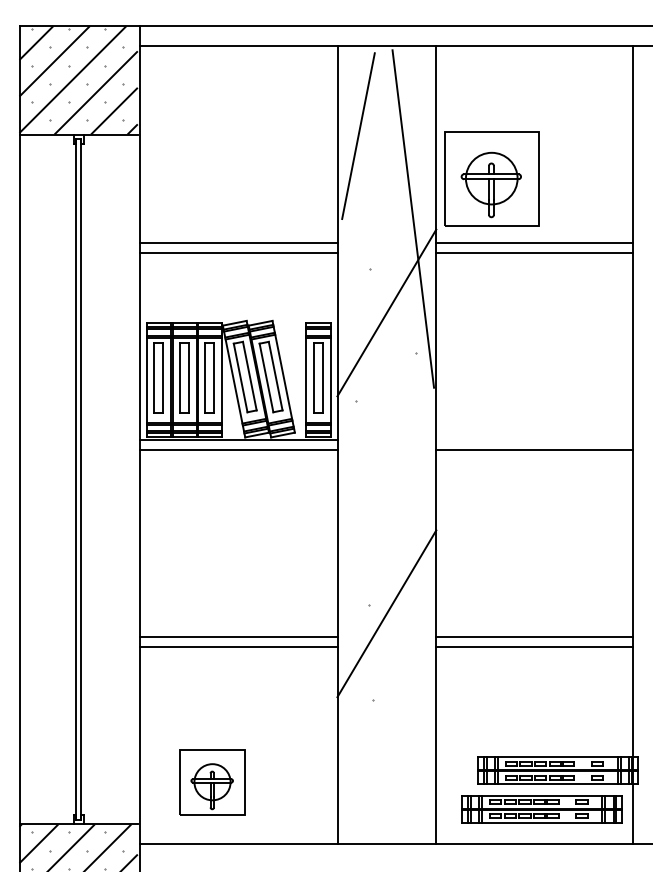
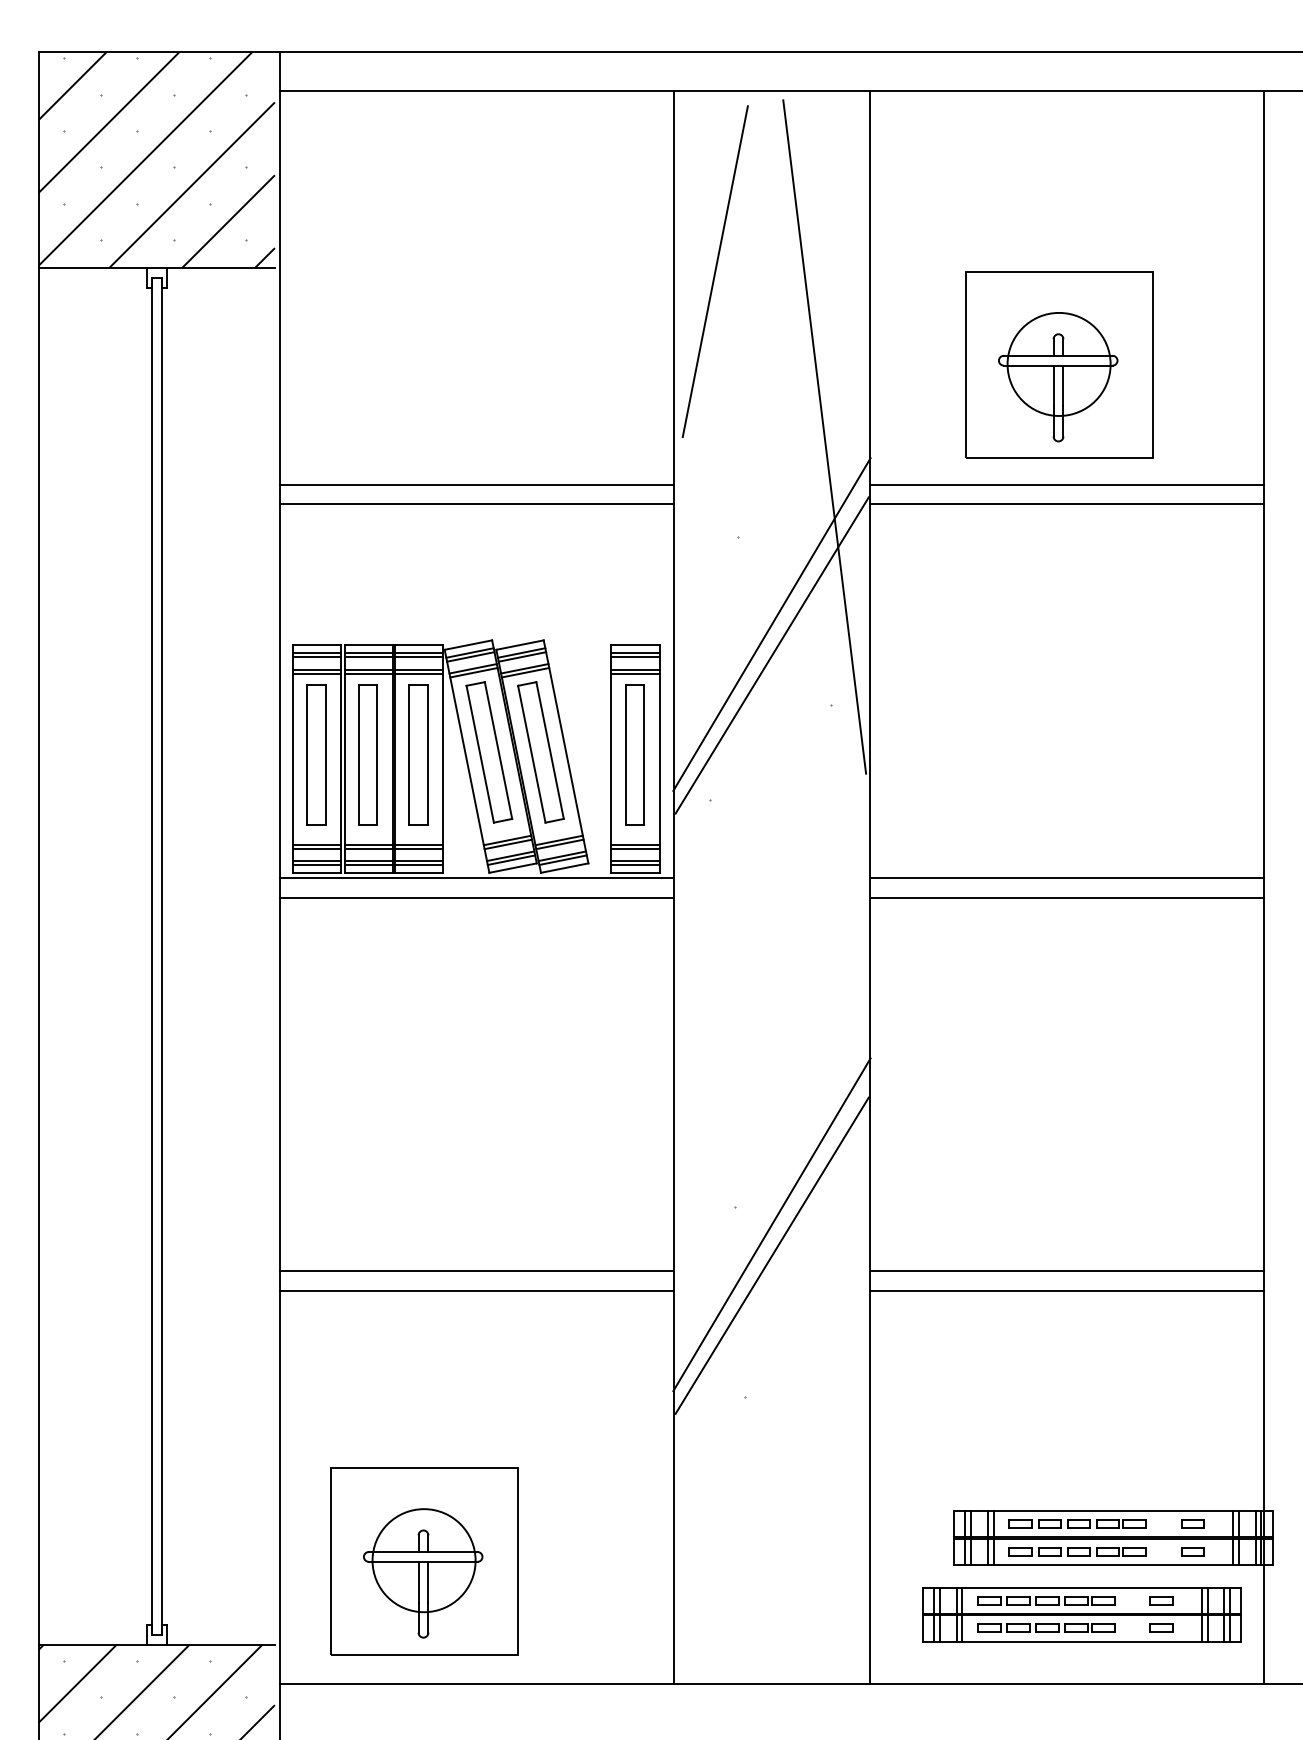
part: (491, 178) -> (1058, 364), moved
line: (386, 328) -> (771, 655), added
line: (534, 440) -> (1066, 878), added
line: (386, 629) -> (771, 1256), added
part: (212, 782) -> (424, 1561), size x1.43

